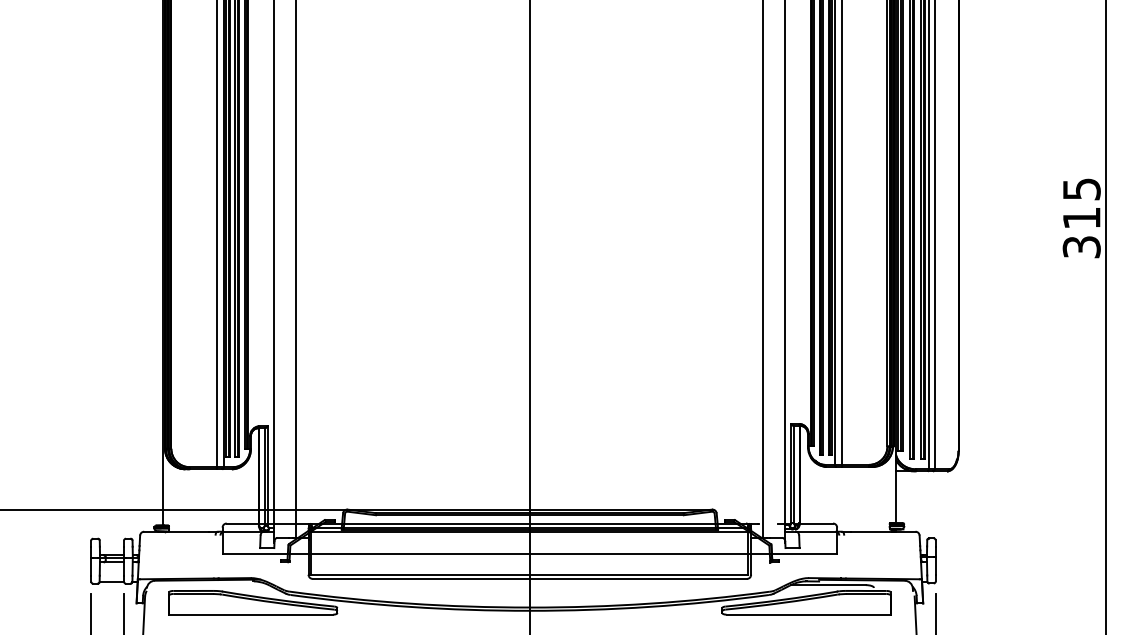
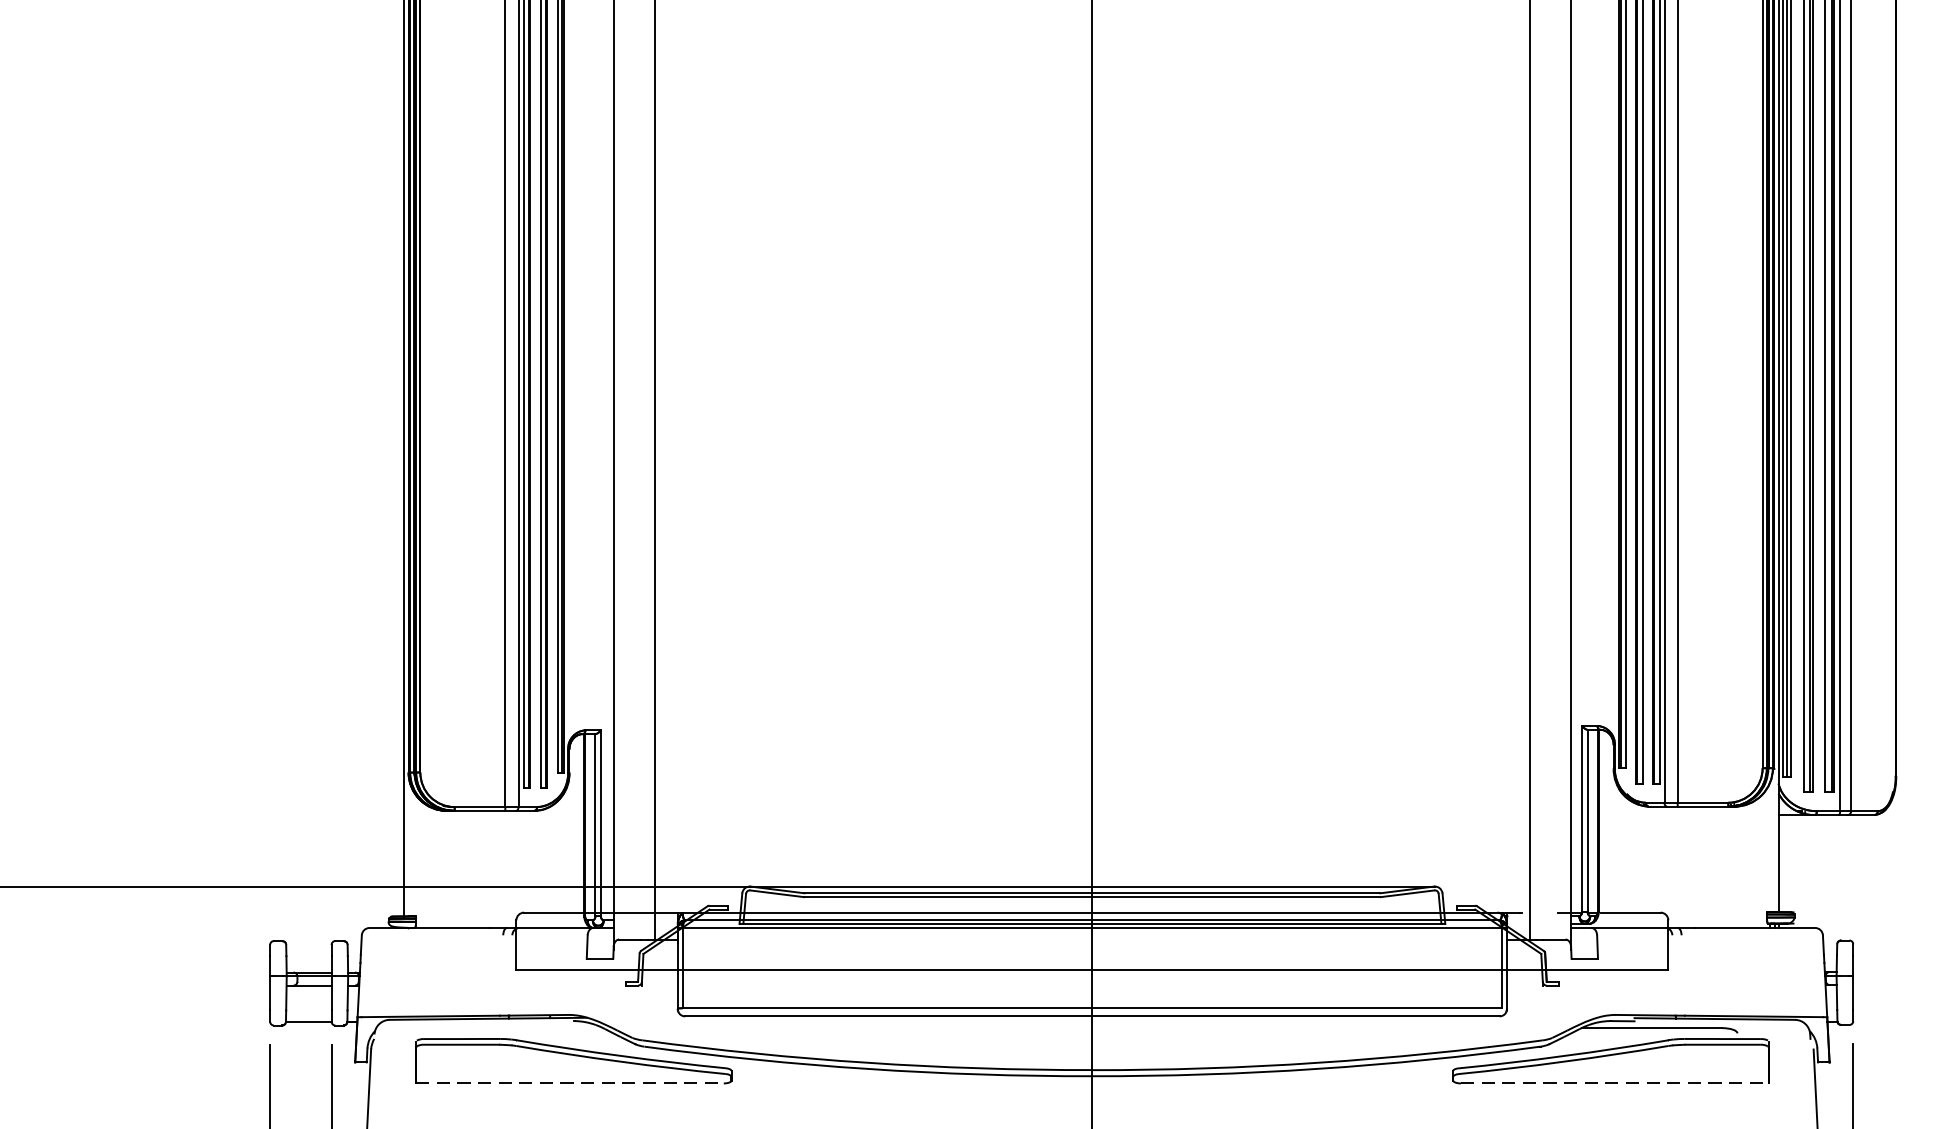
line: (251, 614) -> (570, 1083), solid -> dashed
line: (809, 614) -> (1616, 1083), solid -> dashed

